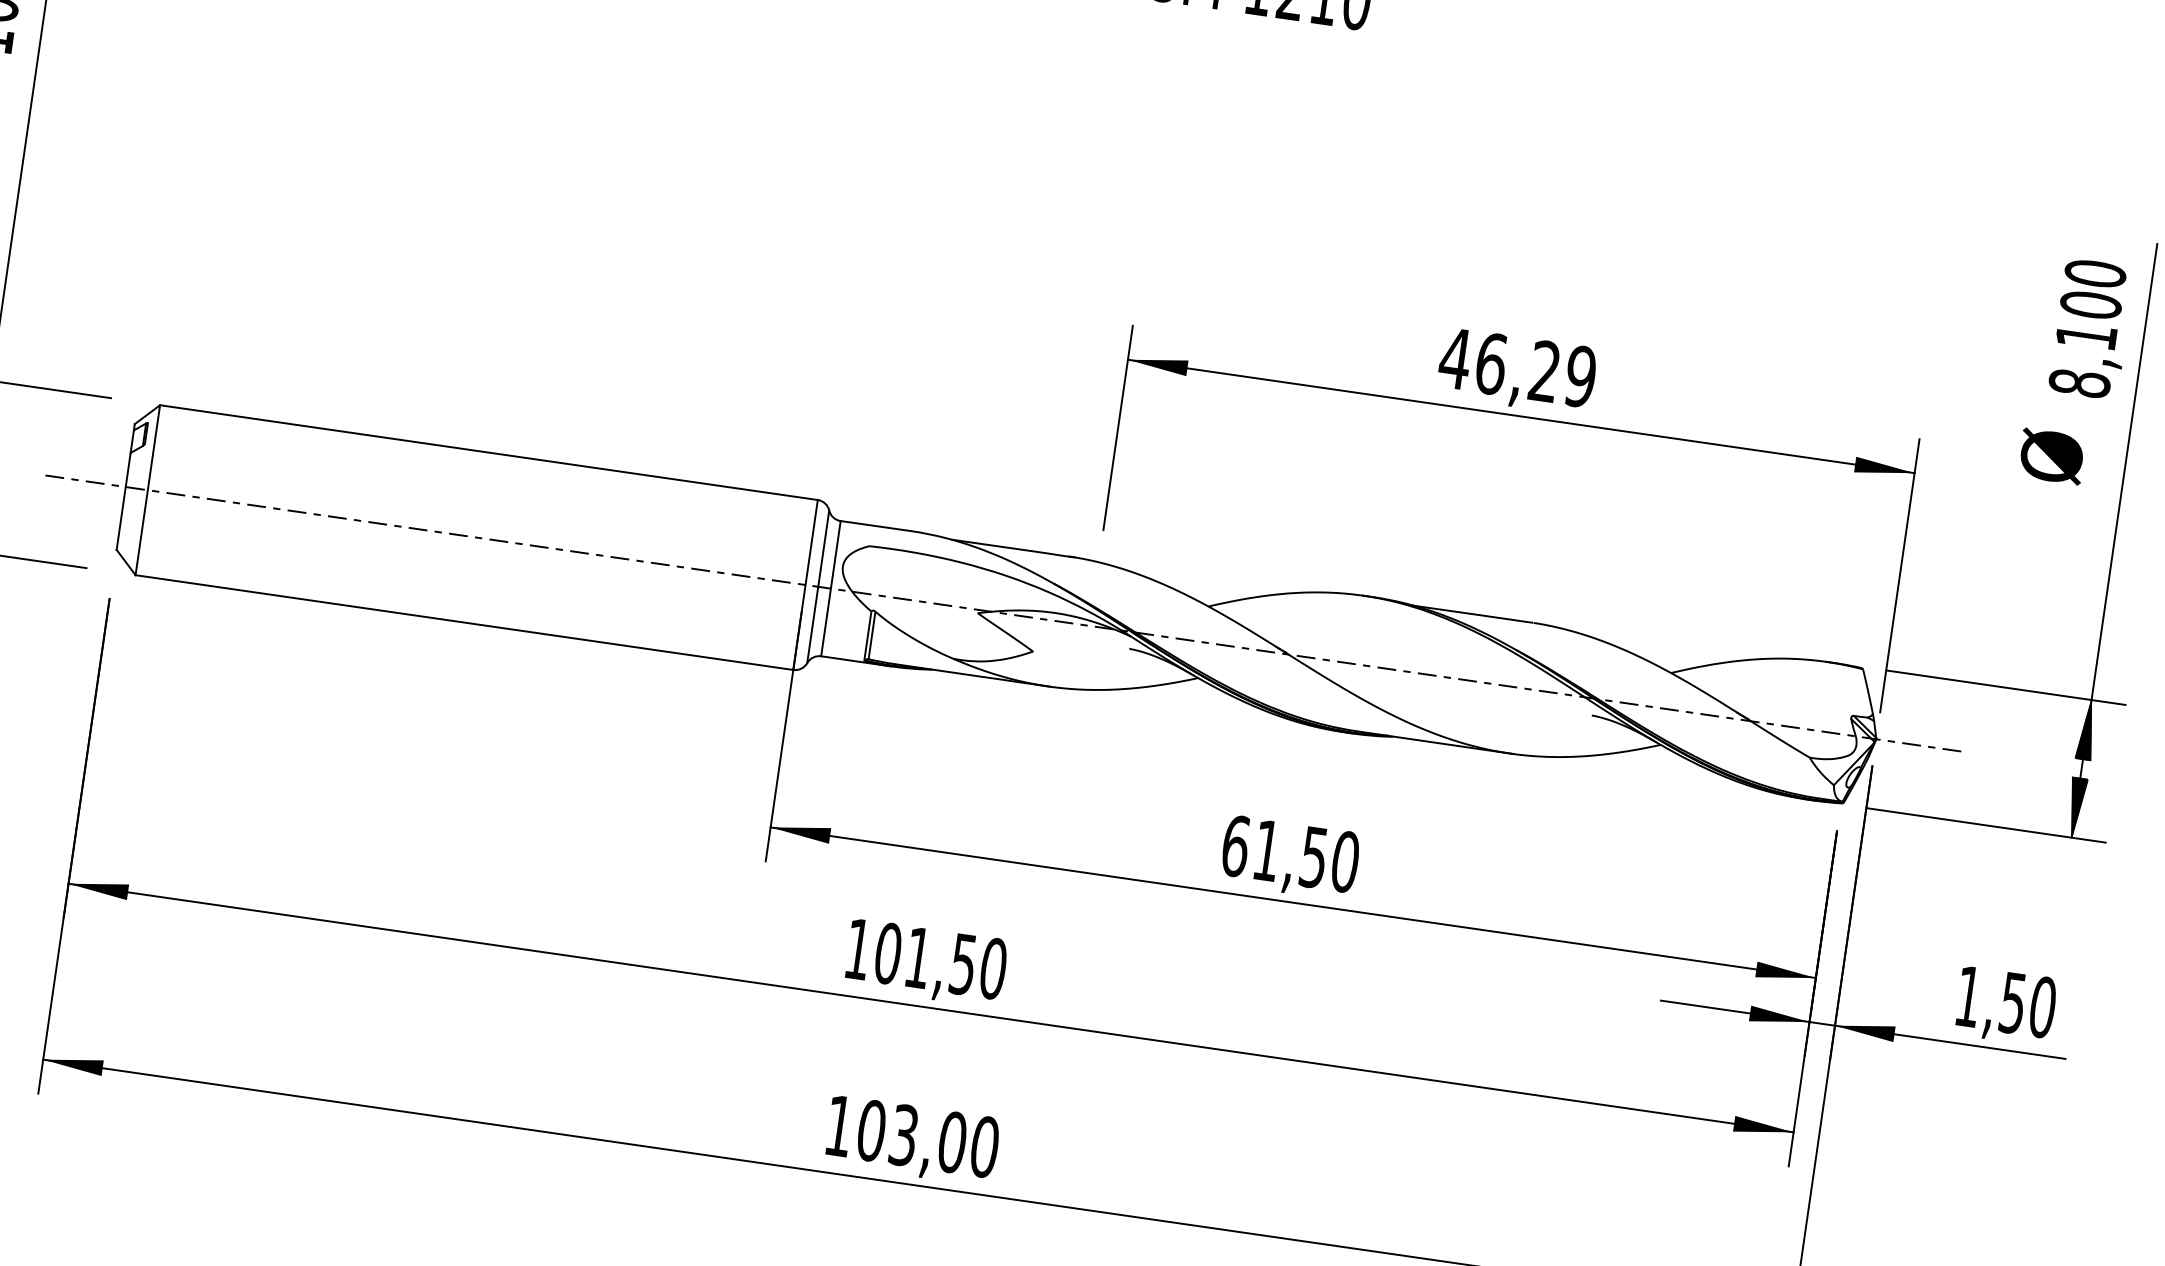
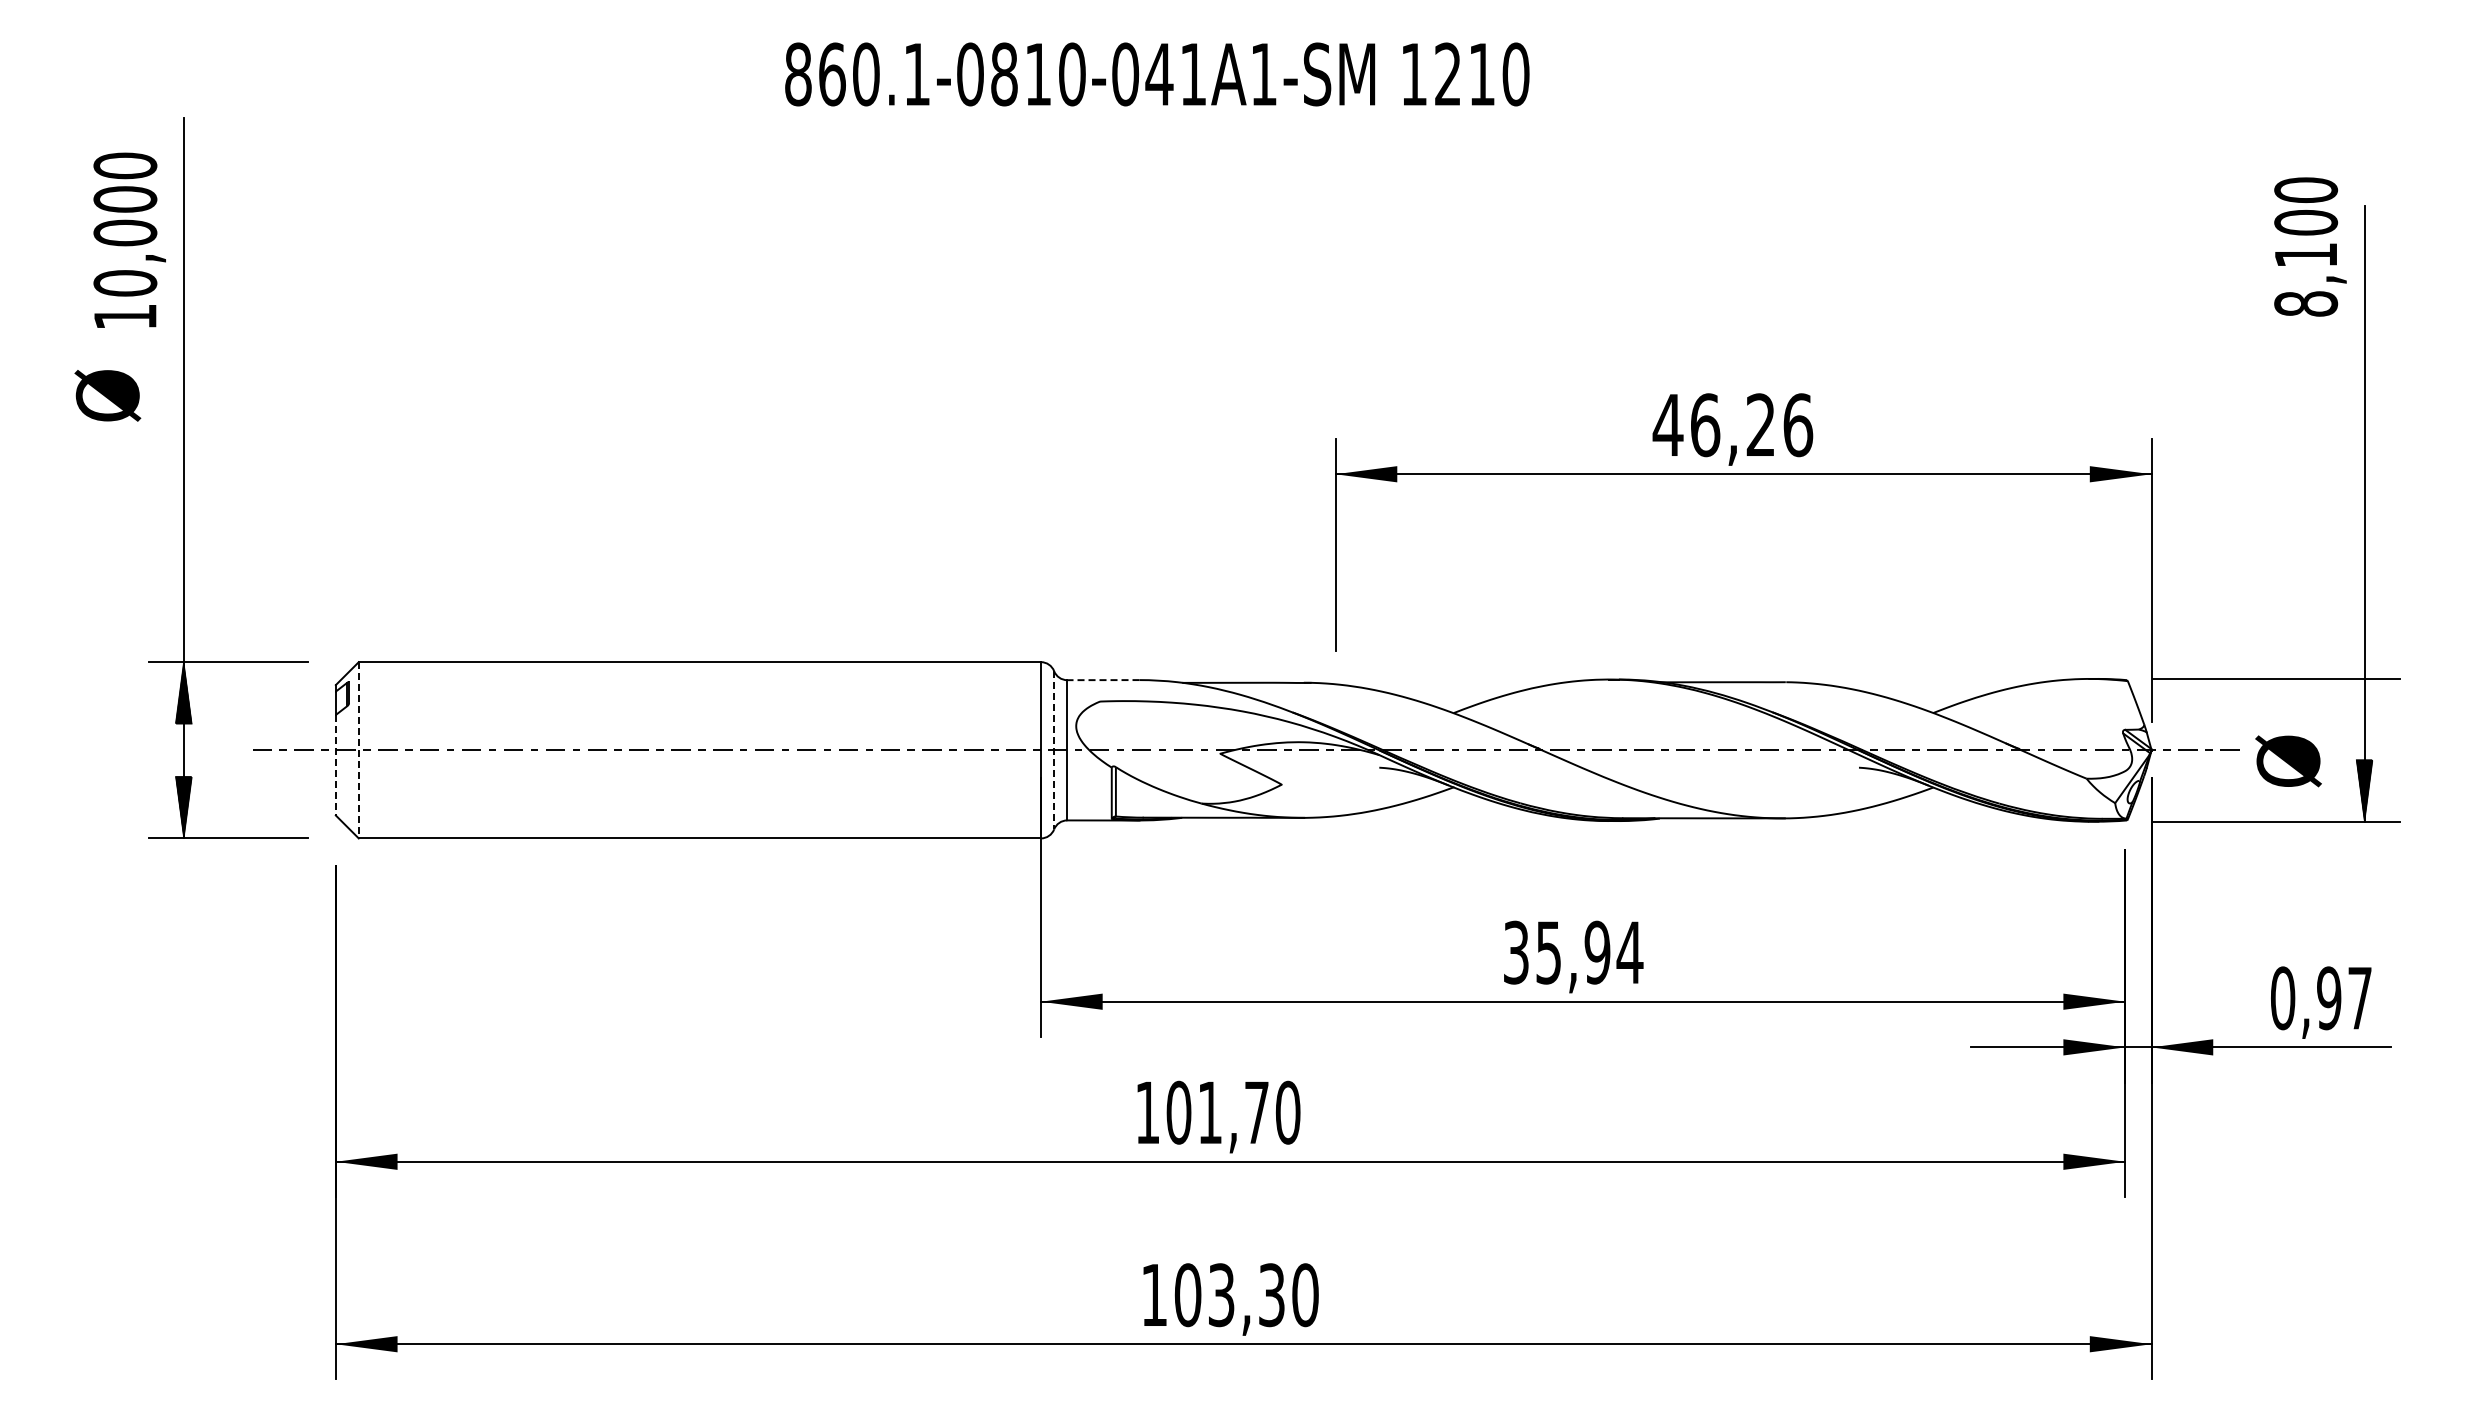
text: (2091, 328) -> (2310, 246), moved
text: (1581, 377) -> (1798, 425), 46,29 -> 46,26
text: (2051, 456) -> (2288, 761), moved
line: (147, 490) -> (358, 750), solid -> dashed
line: (123, 501) -> (335, 765), solid -> dashed
line: (874, 526) -> (1102, 680), solid -> dashed
line: (818, 587) -> (1054, 750), solid -> dashed
hatch: (2087, 729) -> (2364, 709), removed
text: (1290, 853) -> (1573, 952), 61,50 -> 35,94
text: (963, 964) -> (1256, 1112), 101,50 -> 101,70
text: (2005, 1002) -> (2321, 998), 1,50 -> 0,97
text: (952, 1142) -> (1271, 1295), 103,00 -> 103,30

